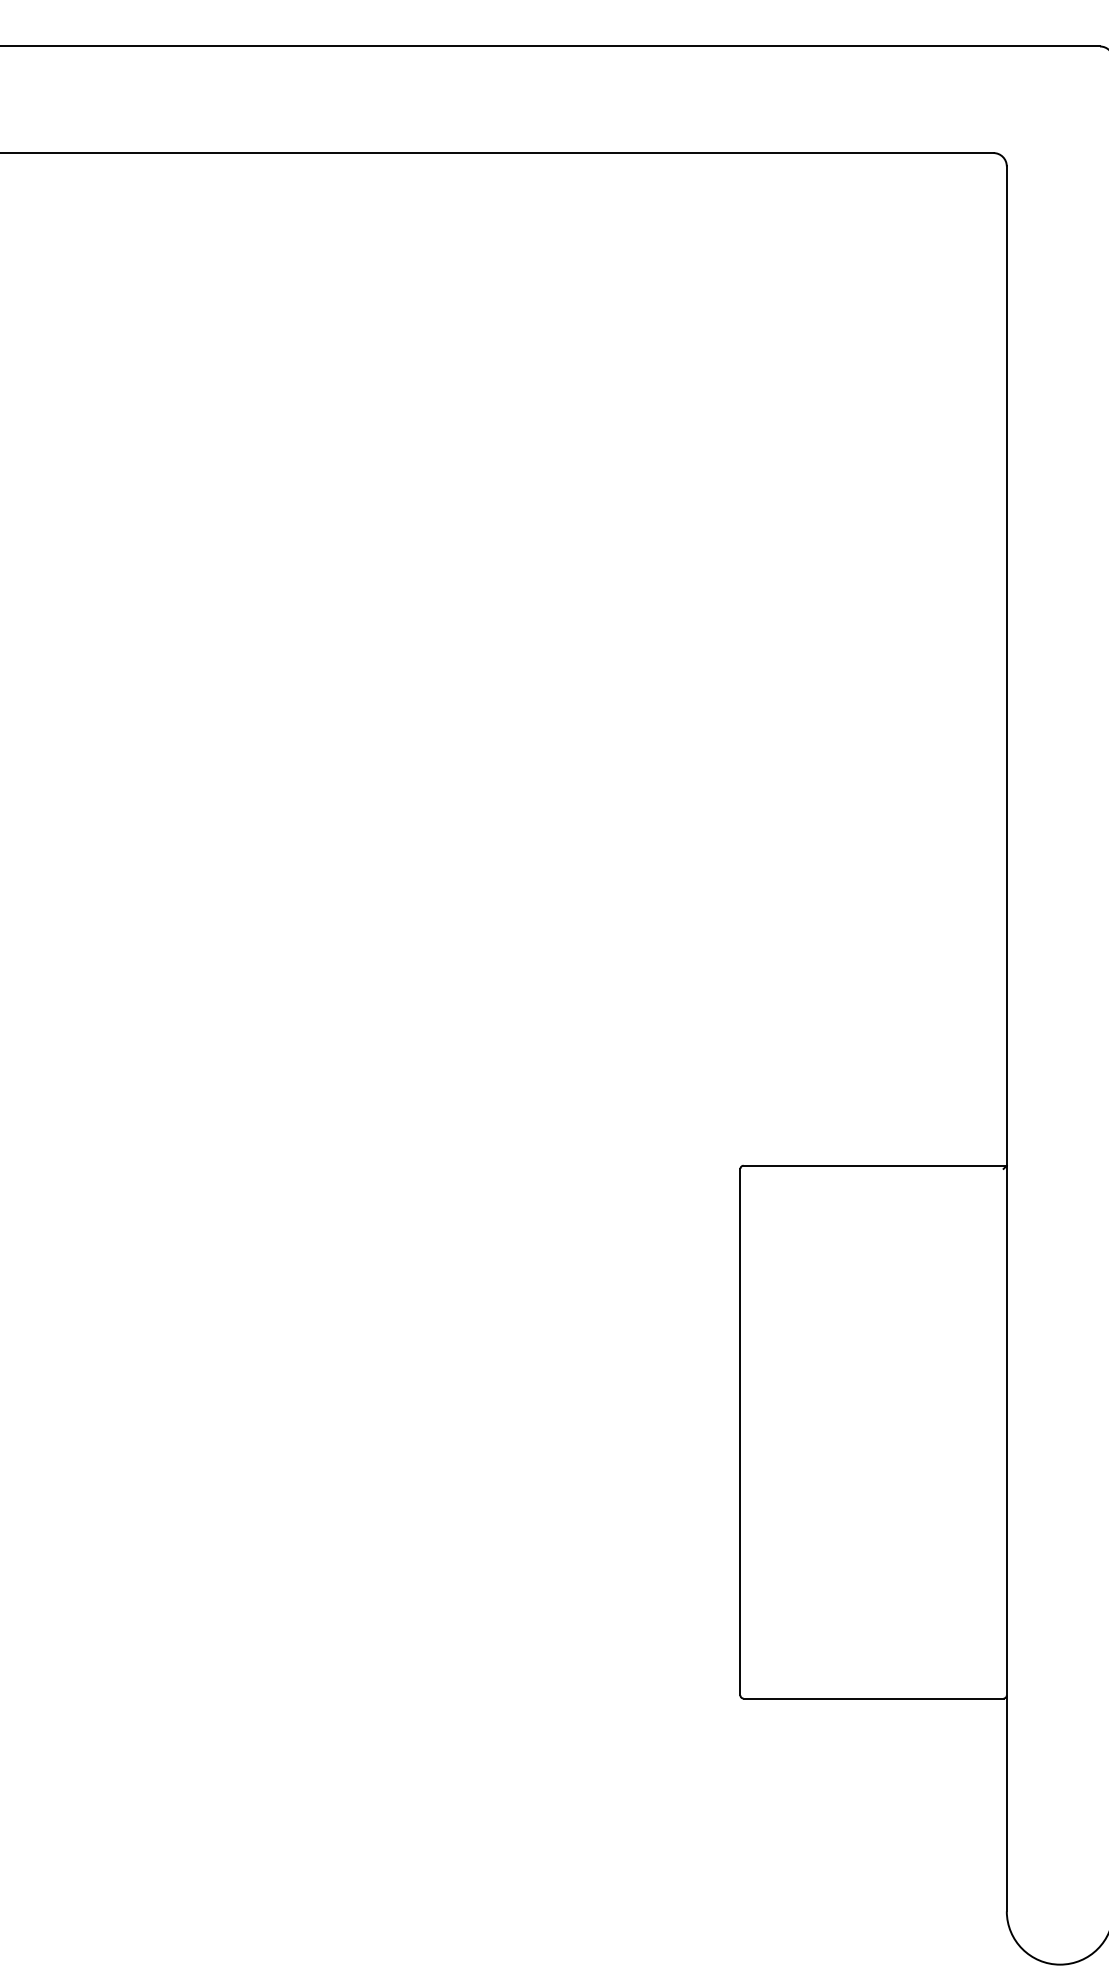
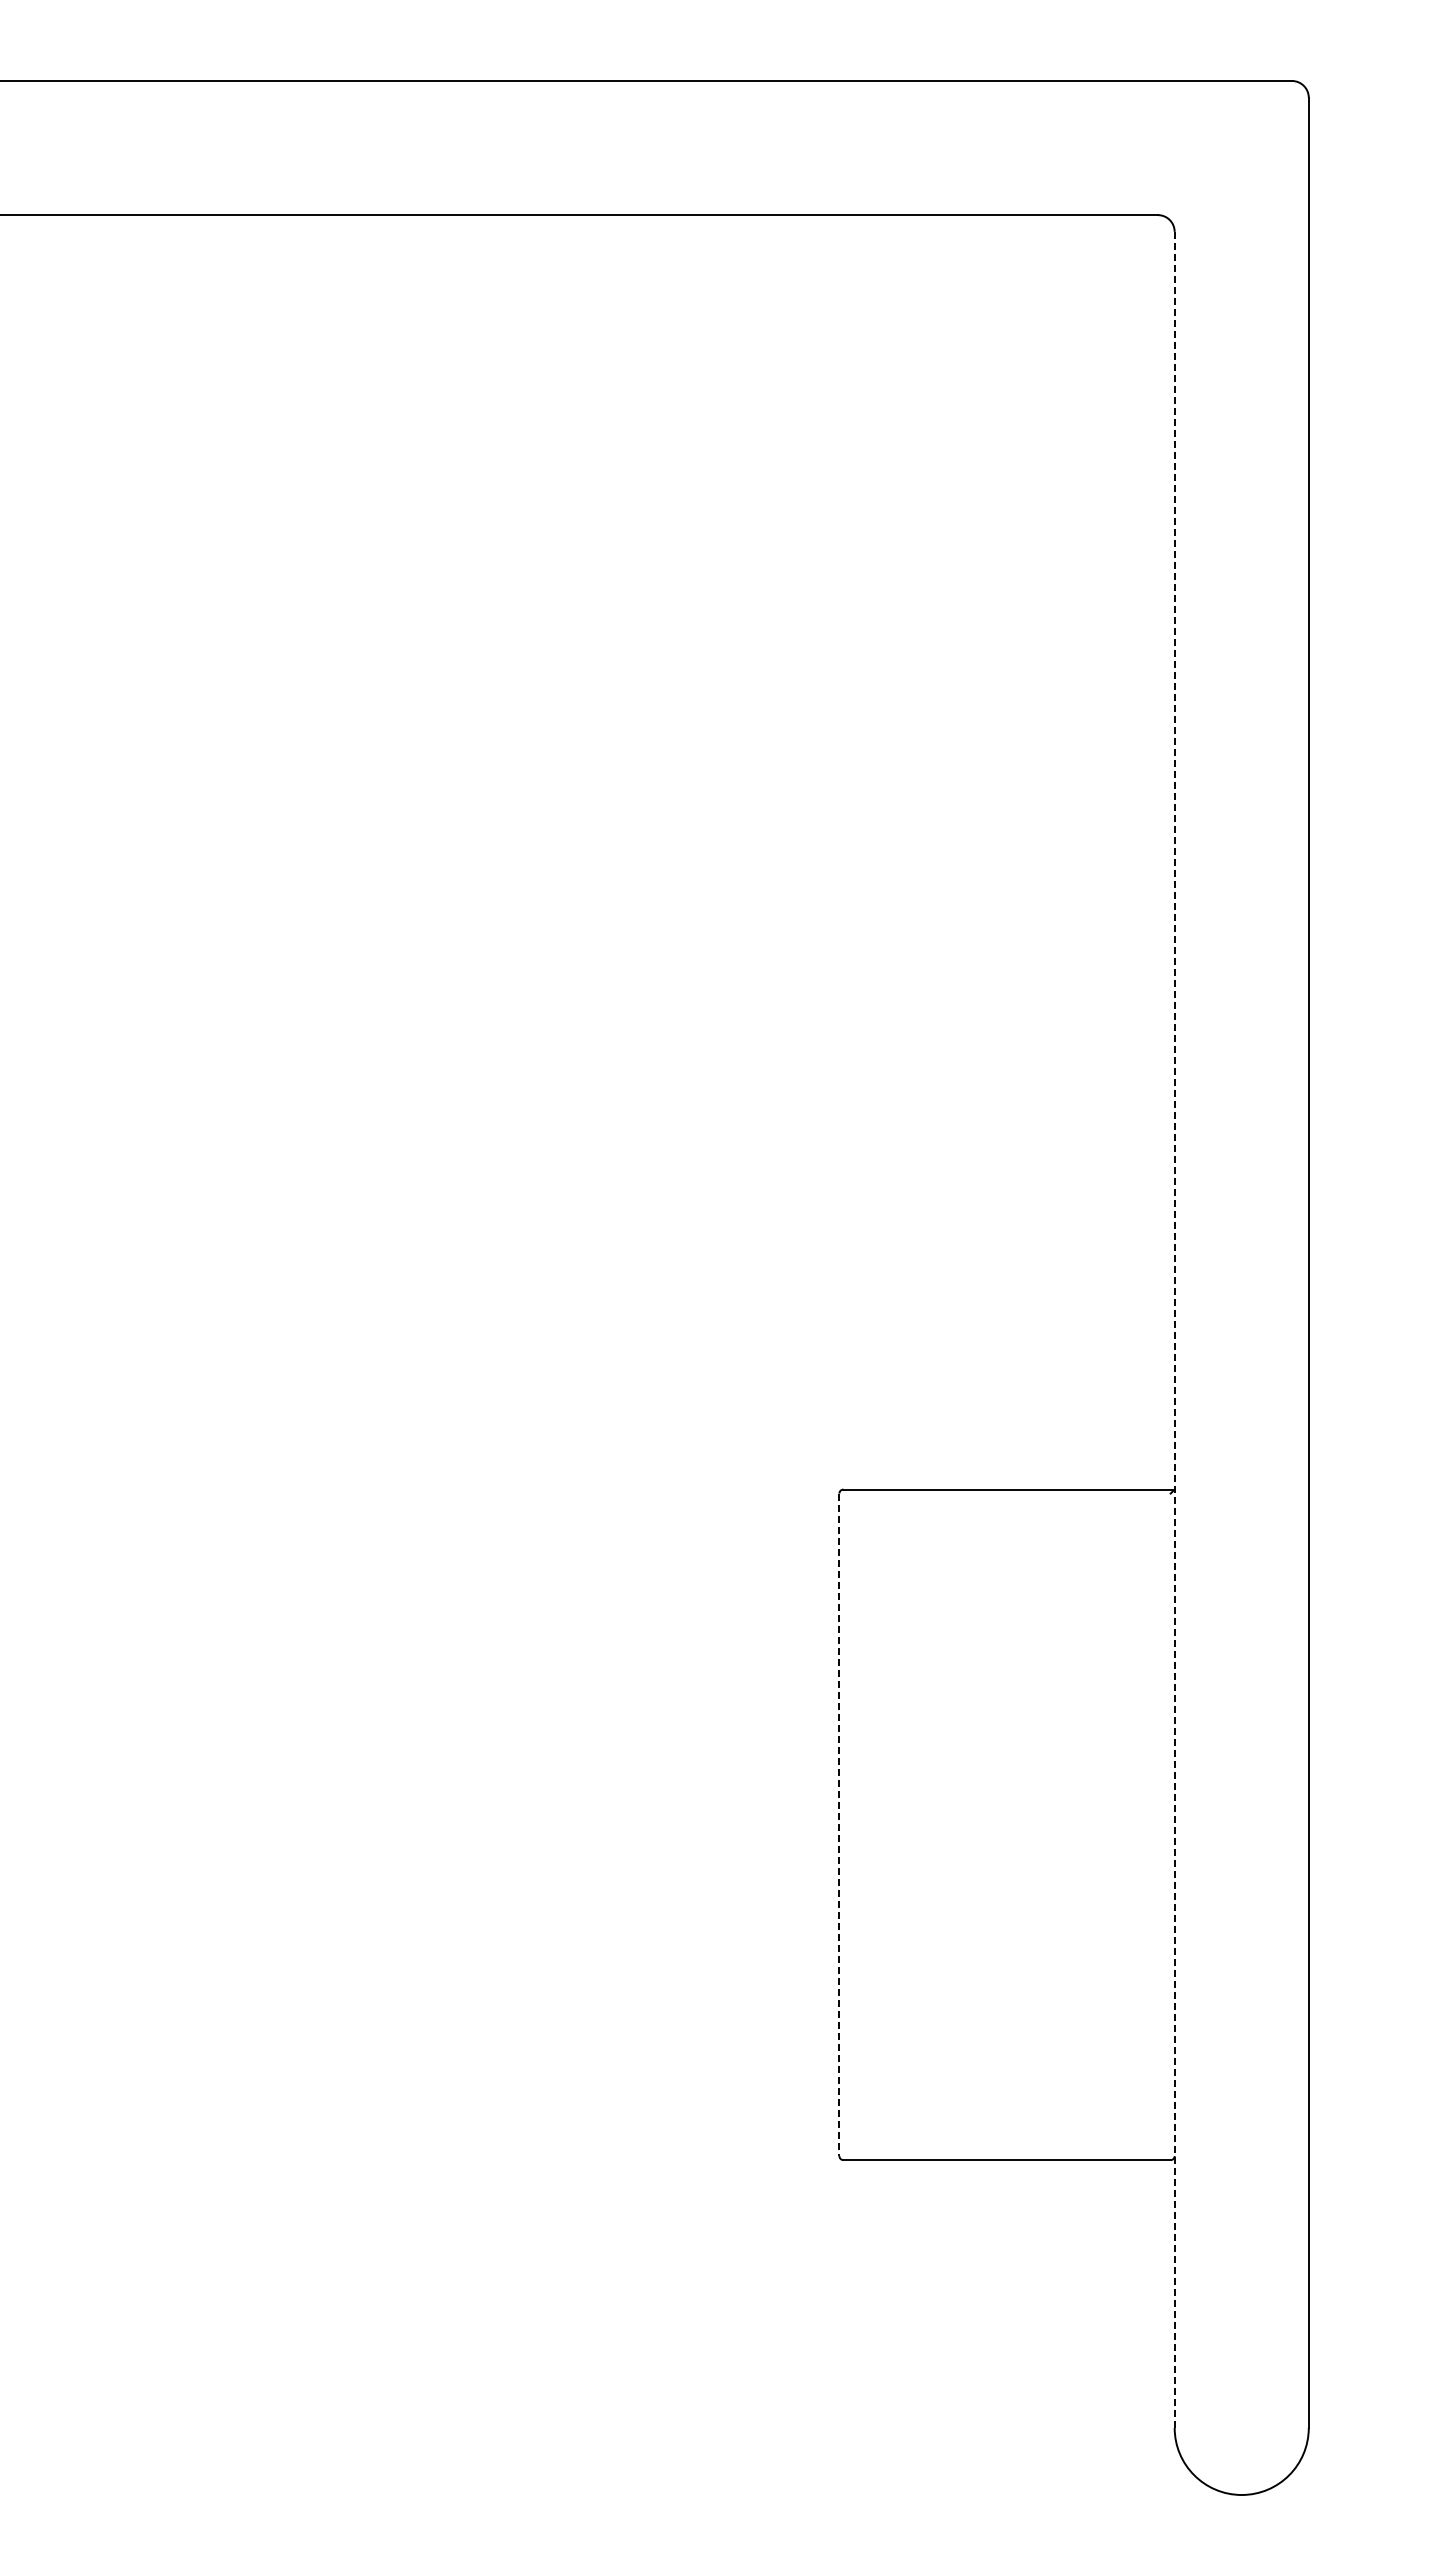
line: (1006, 1039) -> (1174, 1330), solid -> dashed
line: (740, 1432) -> (839, 1825), solid -> dashed

